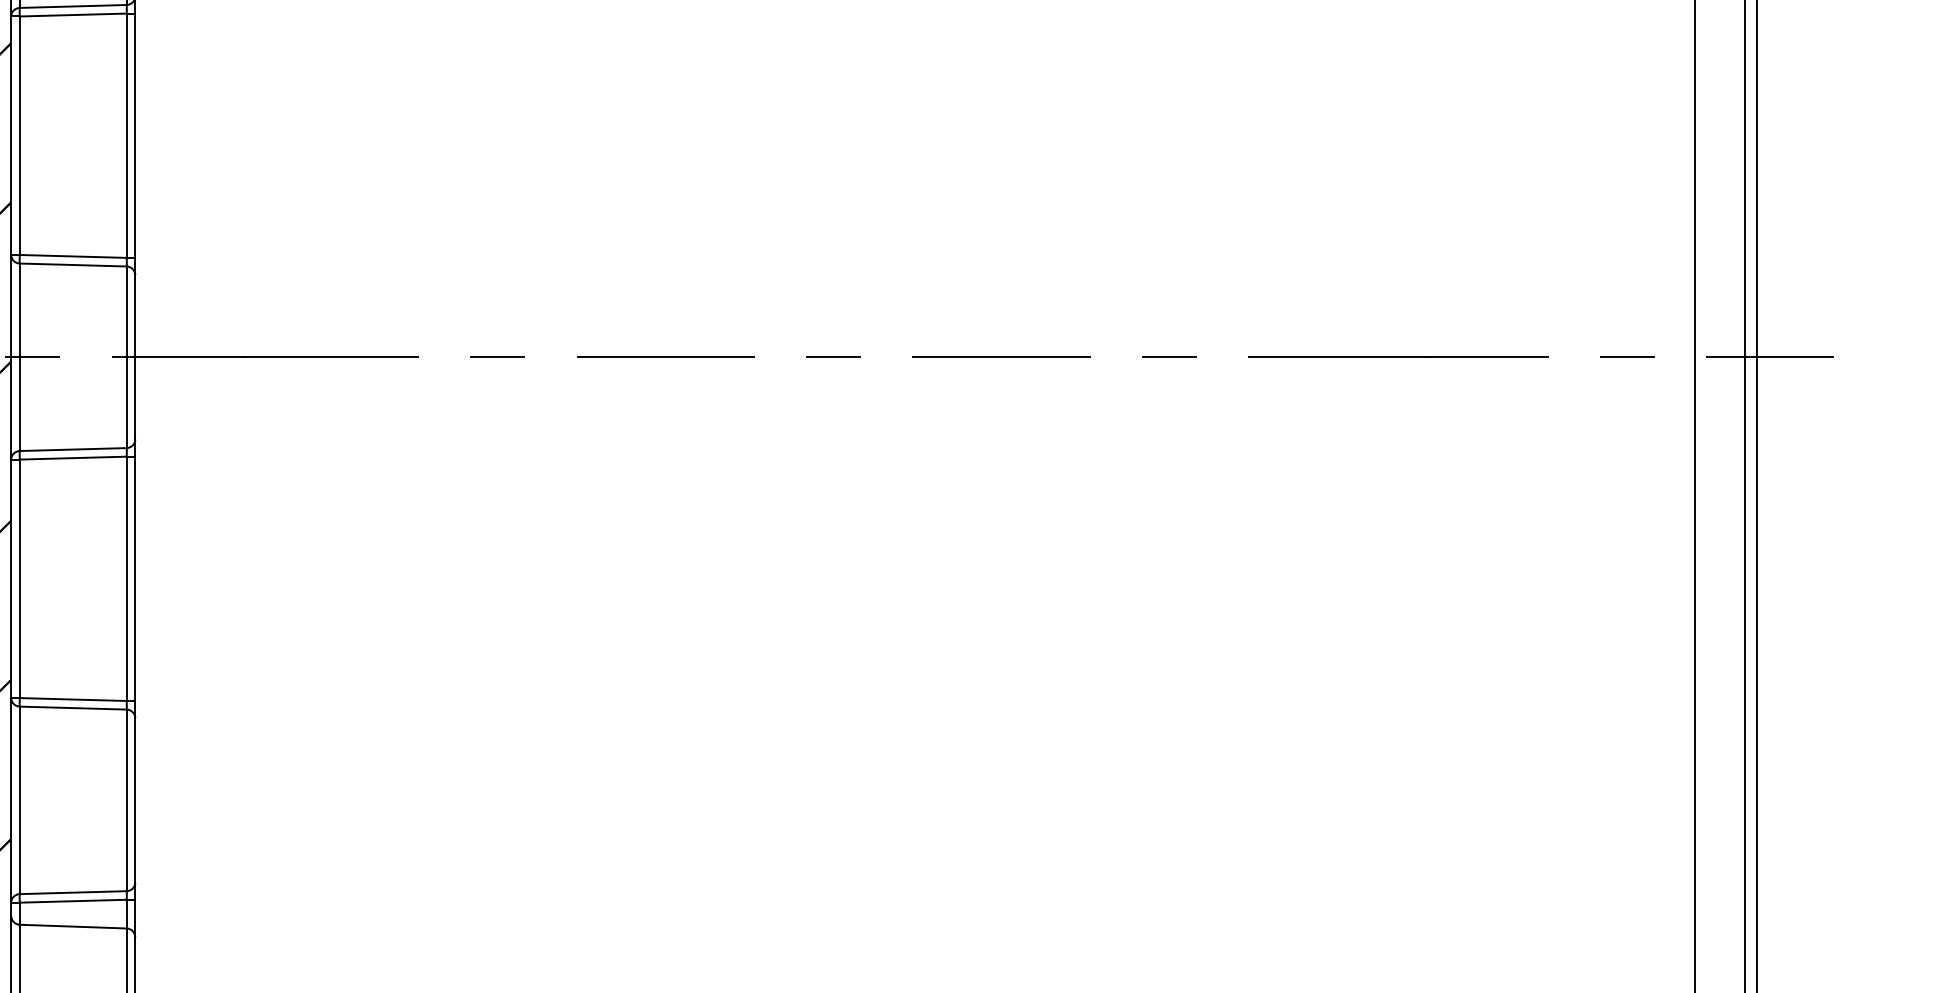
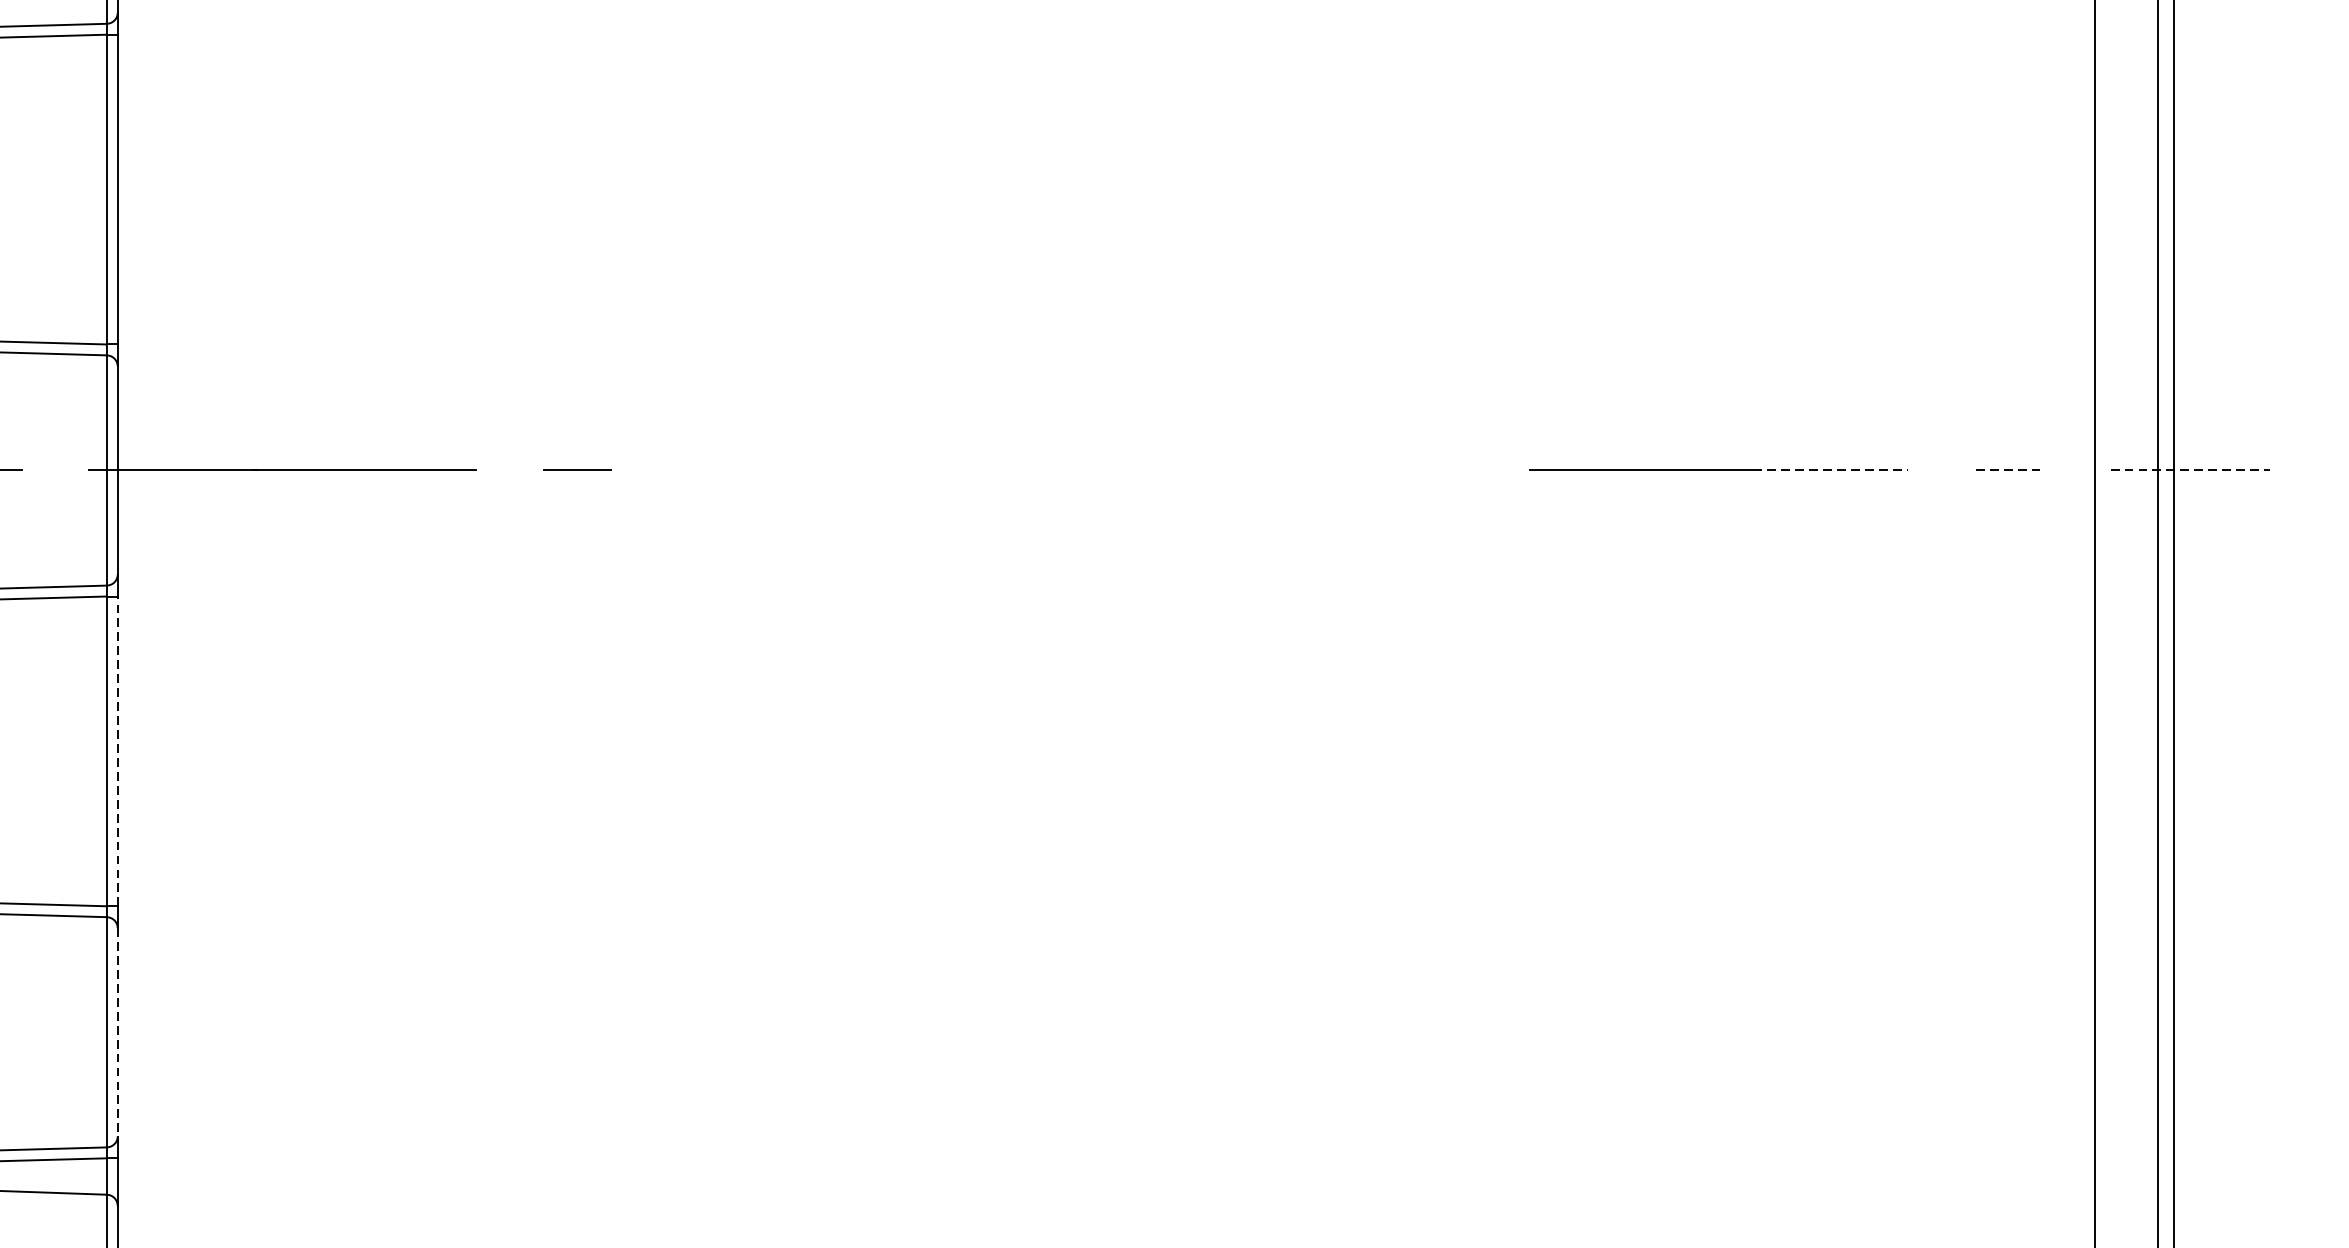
line: (665, 356) -> (789, 469), removed
line: (1001, 356) -> (1215, 469), removed
line: (833, 357) -> (1002, 470), removed
line: (1168, 357) -> (1427, 470), removed
line: (1486, 357) -> (1830, 470), solid -> dashed
line: (1627, 357) -> (2009, 470), solid -> dashed
line: (1770, 357) -> (2191, 470), solid -> dashed
line: (135, 578) -> (117, 750), solid -> dashed
line: (135, 800) -> (117, 1032), solid -> dashed

